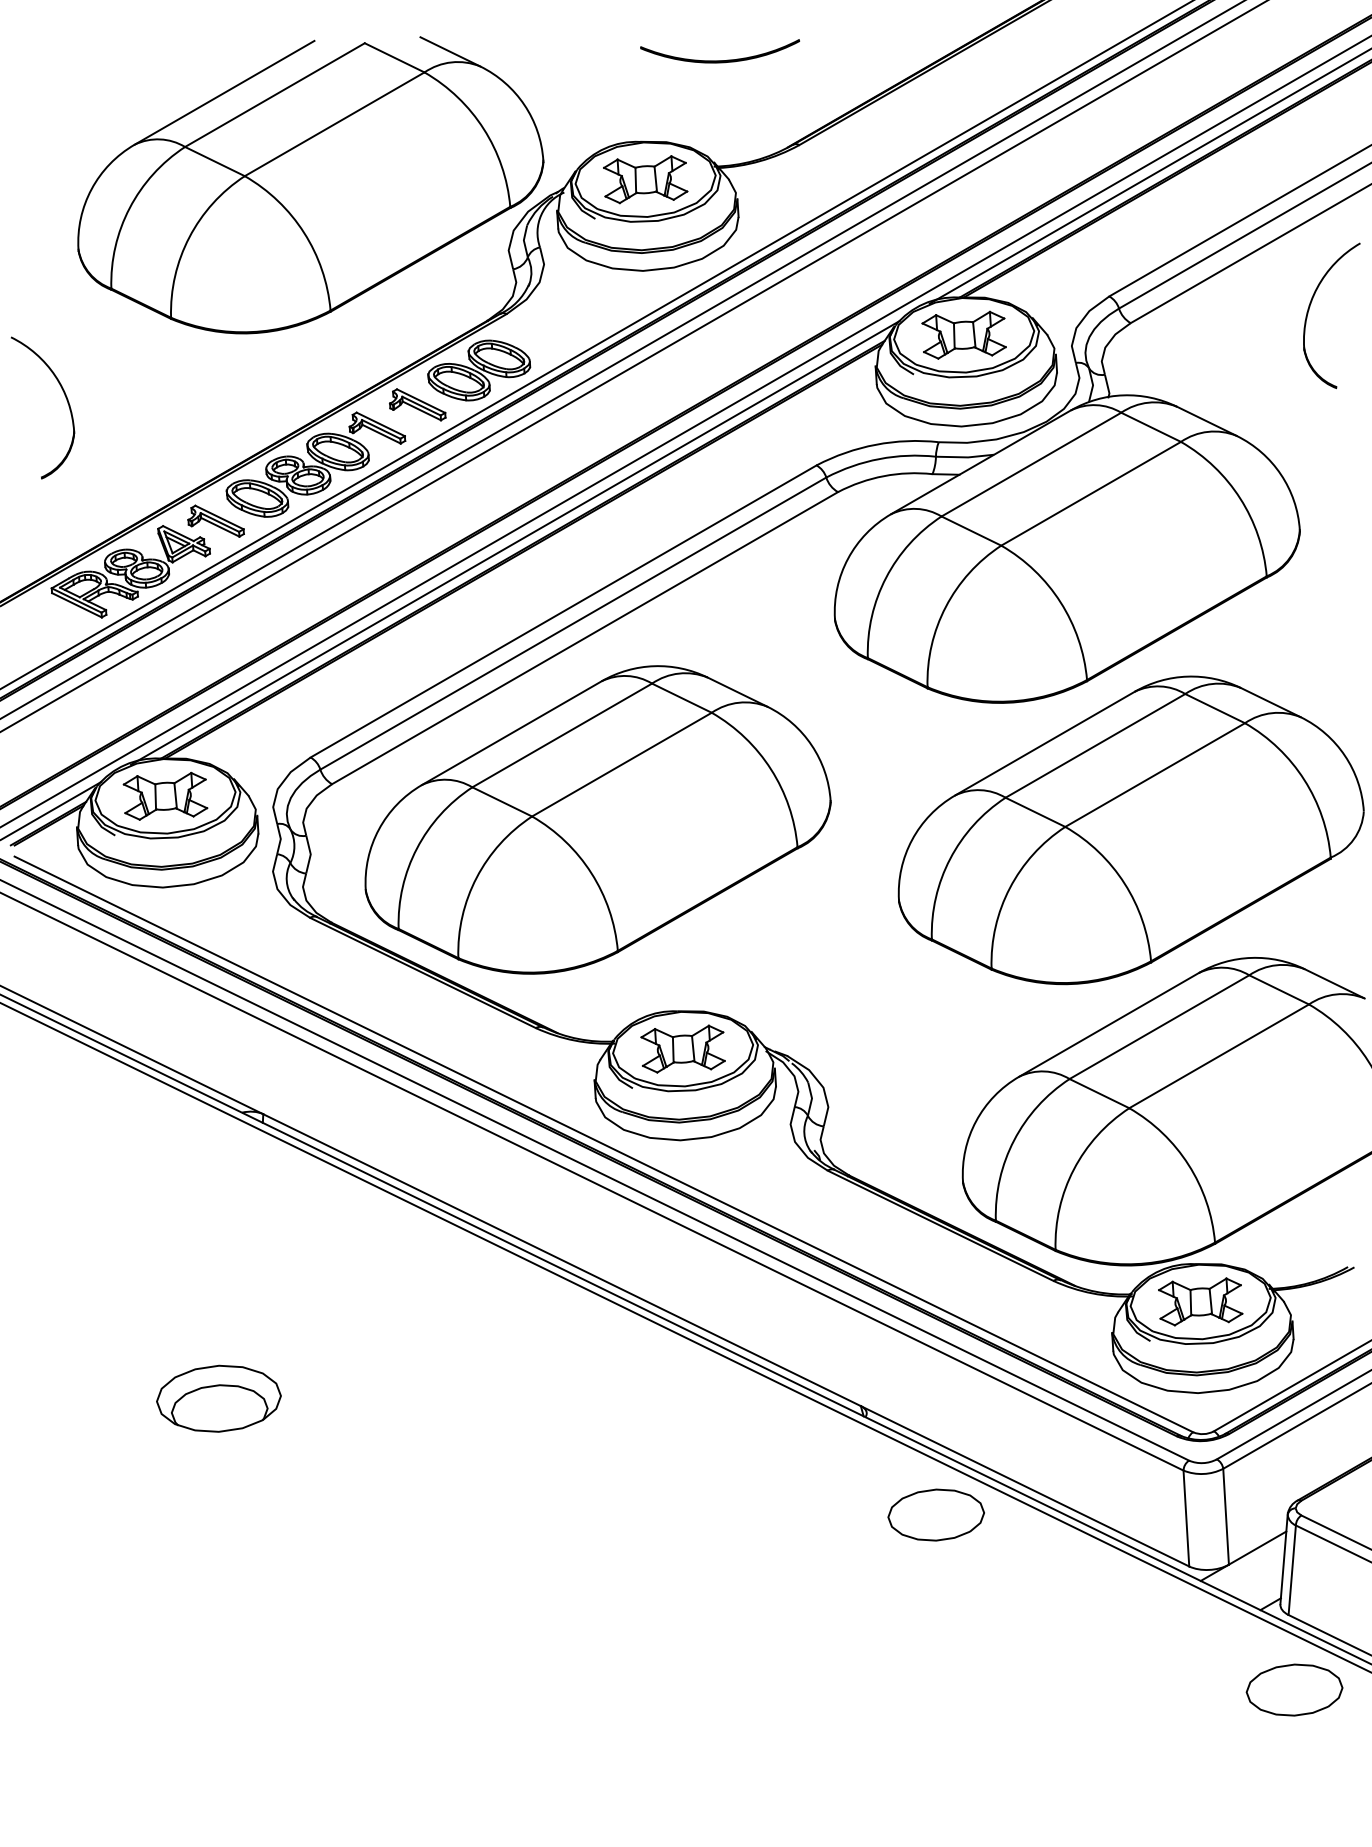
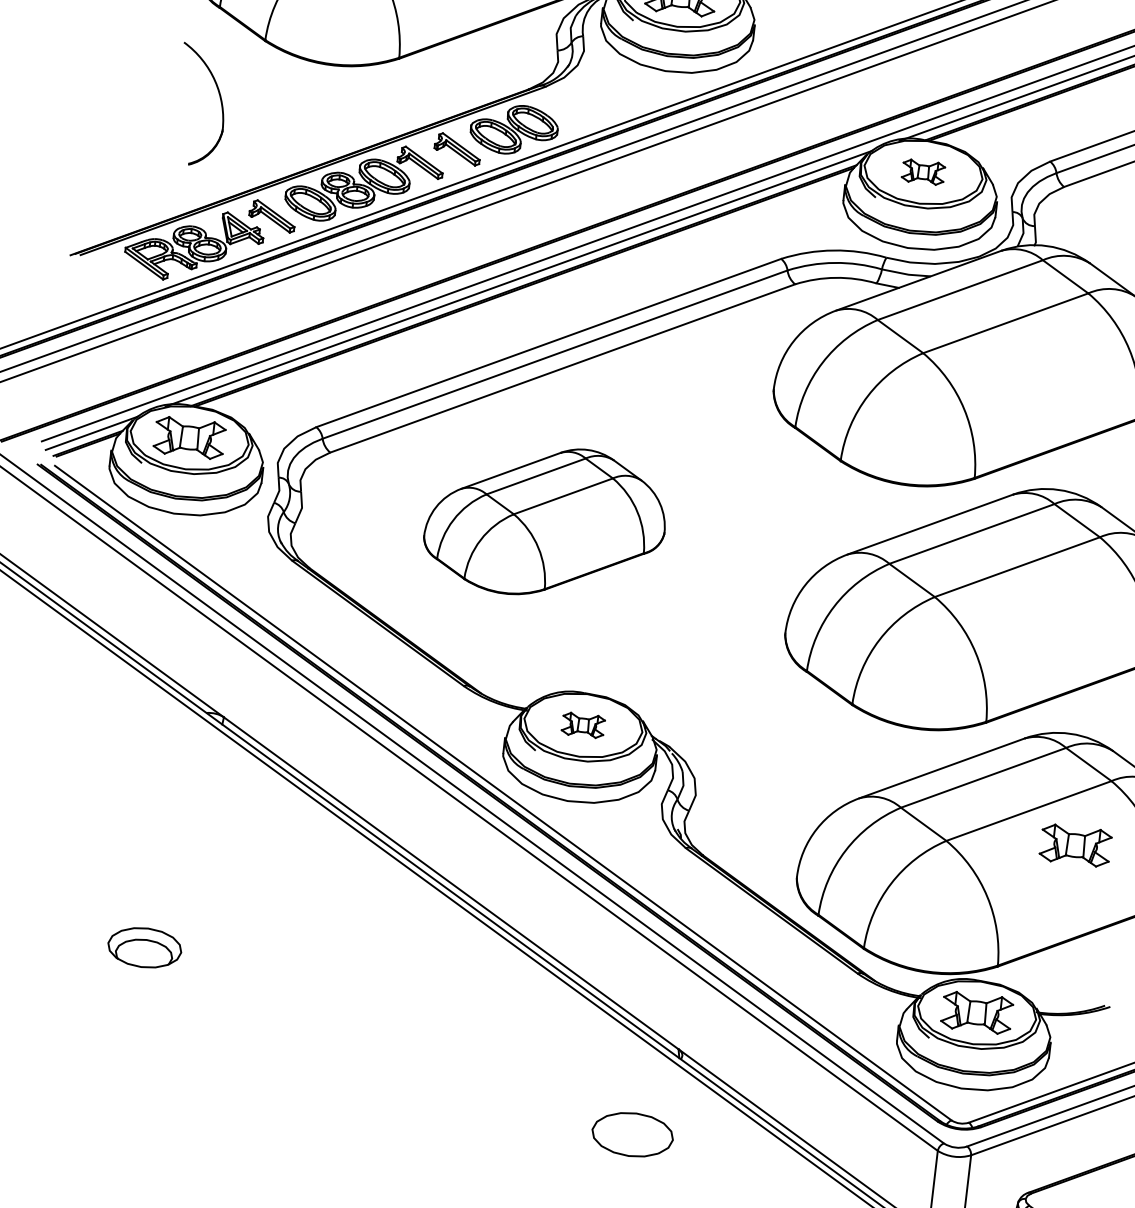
part: (963, 334) -> (923, 171), size x0.6
part: (66, 400) -> (220, 103), moved
part: (597, 819) -> (546, 521), size x0.6
part: (682, 1048) -> (582, 724), size x0.6
part: (1280, 1086) -> (1075, 845), added
part: (218, 1398) -> (144, 947), size x0.7
part: (935, 1514) -> (632, 1134), moved

